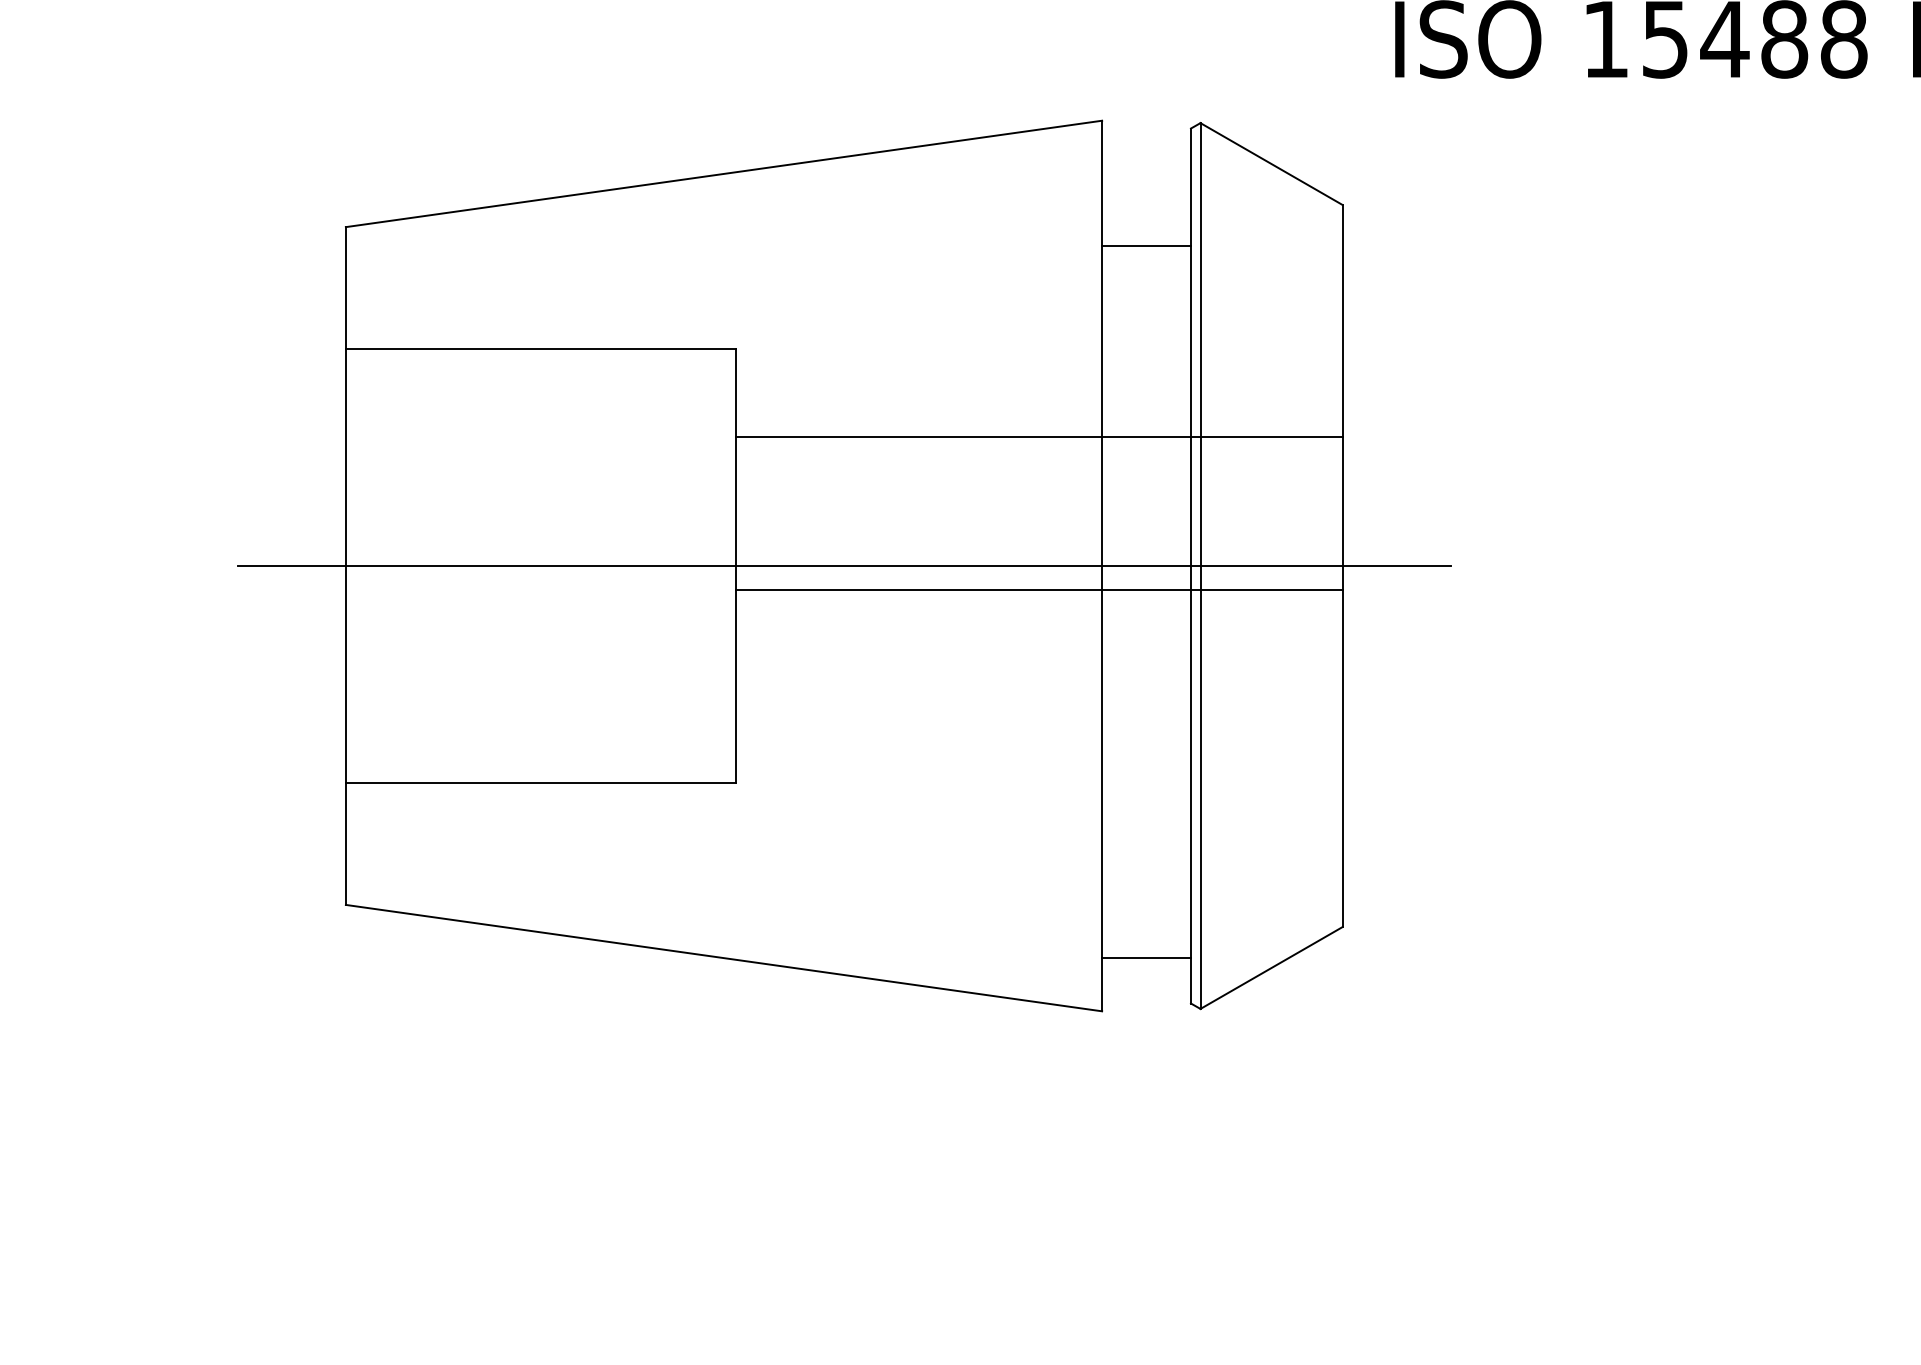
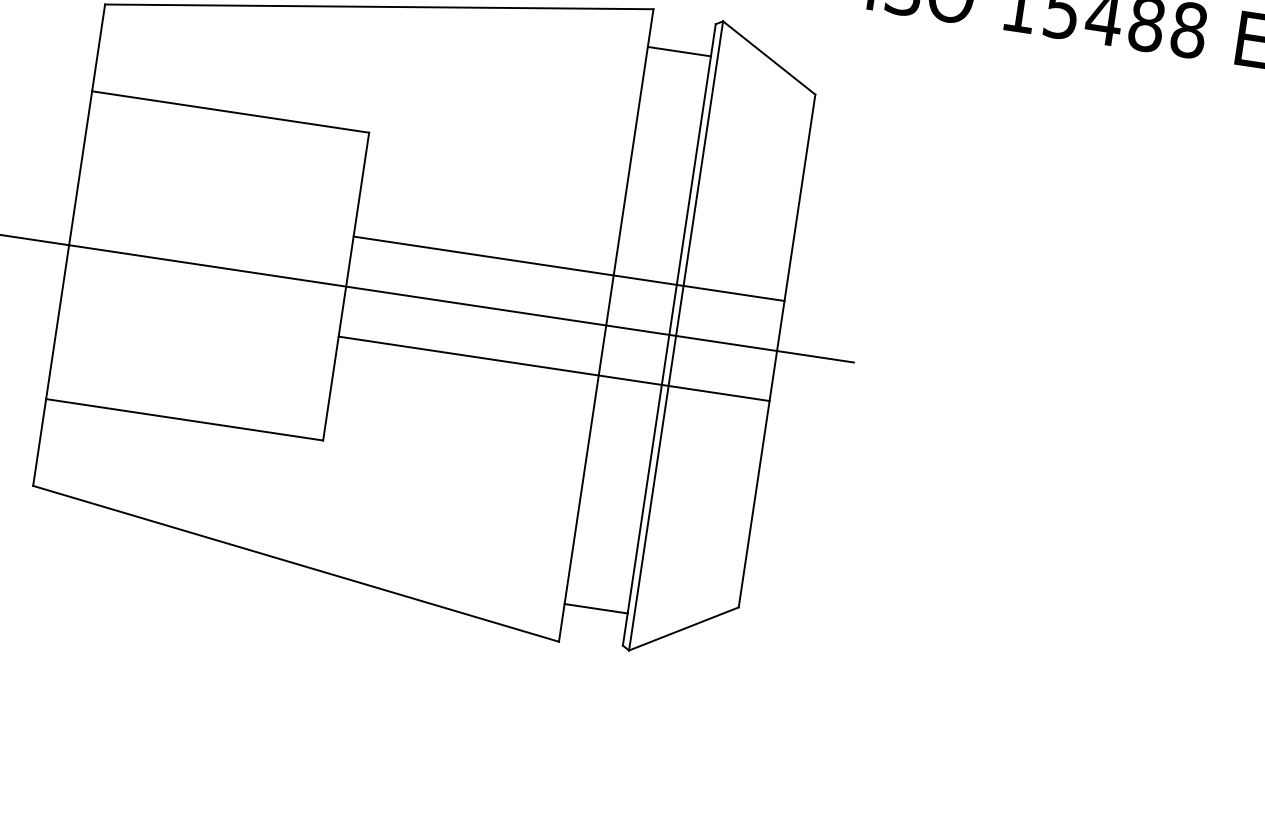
line: (1146, 245) -> (679, 51), moved
line: (1038, 436) -> (568, 268), moved
line: (1038, 590) -> (553, 368), moved

